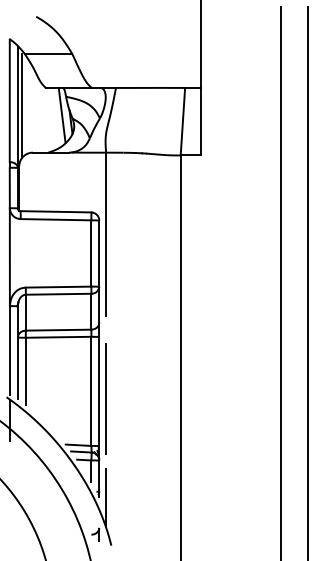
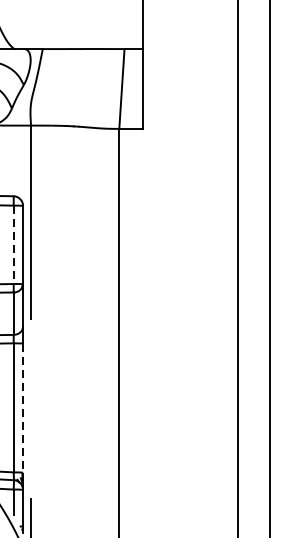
line: (91, 253) -> (13, 244), solid -> dashed
line: (99, 391) -> (23, 408), solid -> dashed
line: (106, 398) -> (31, 416), removed

